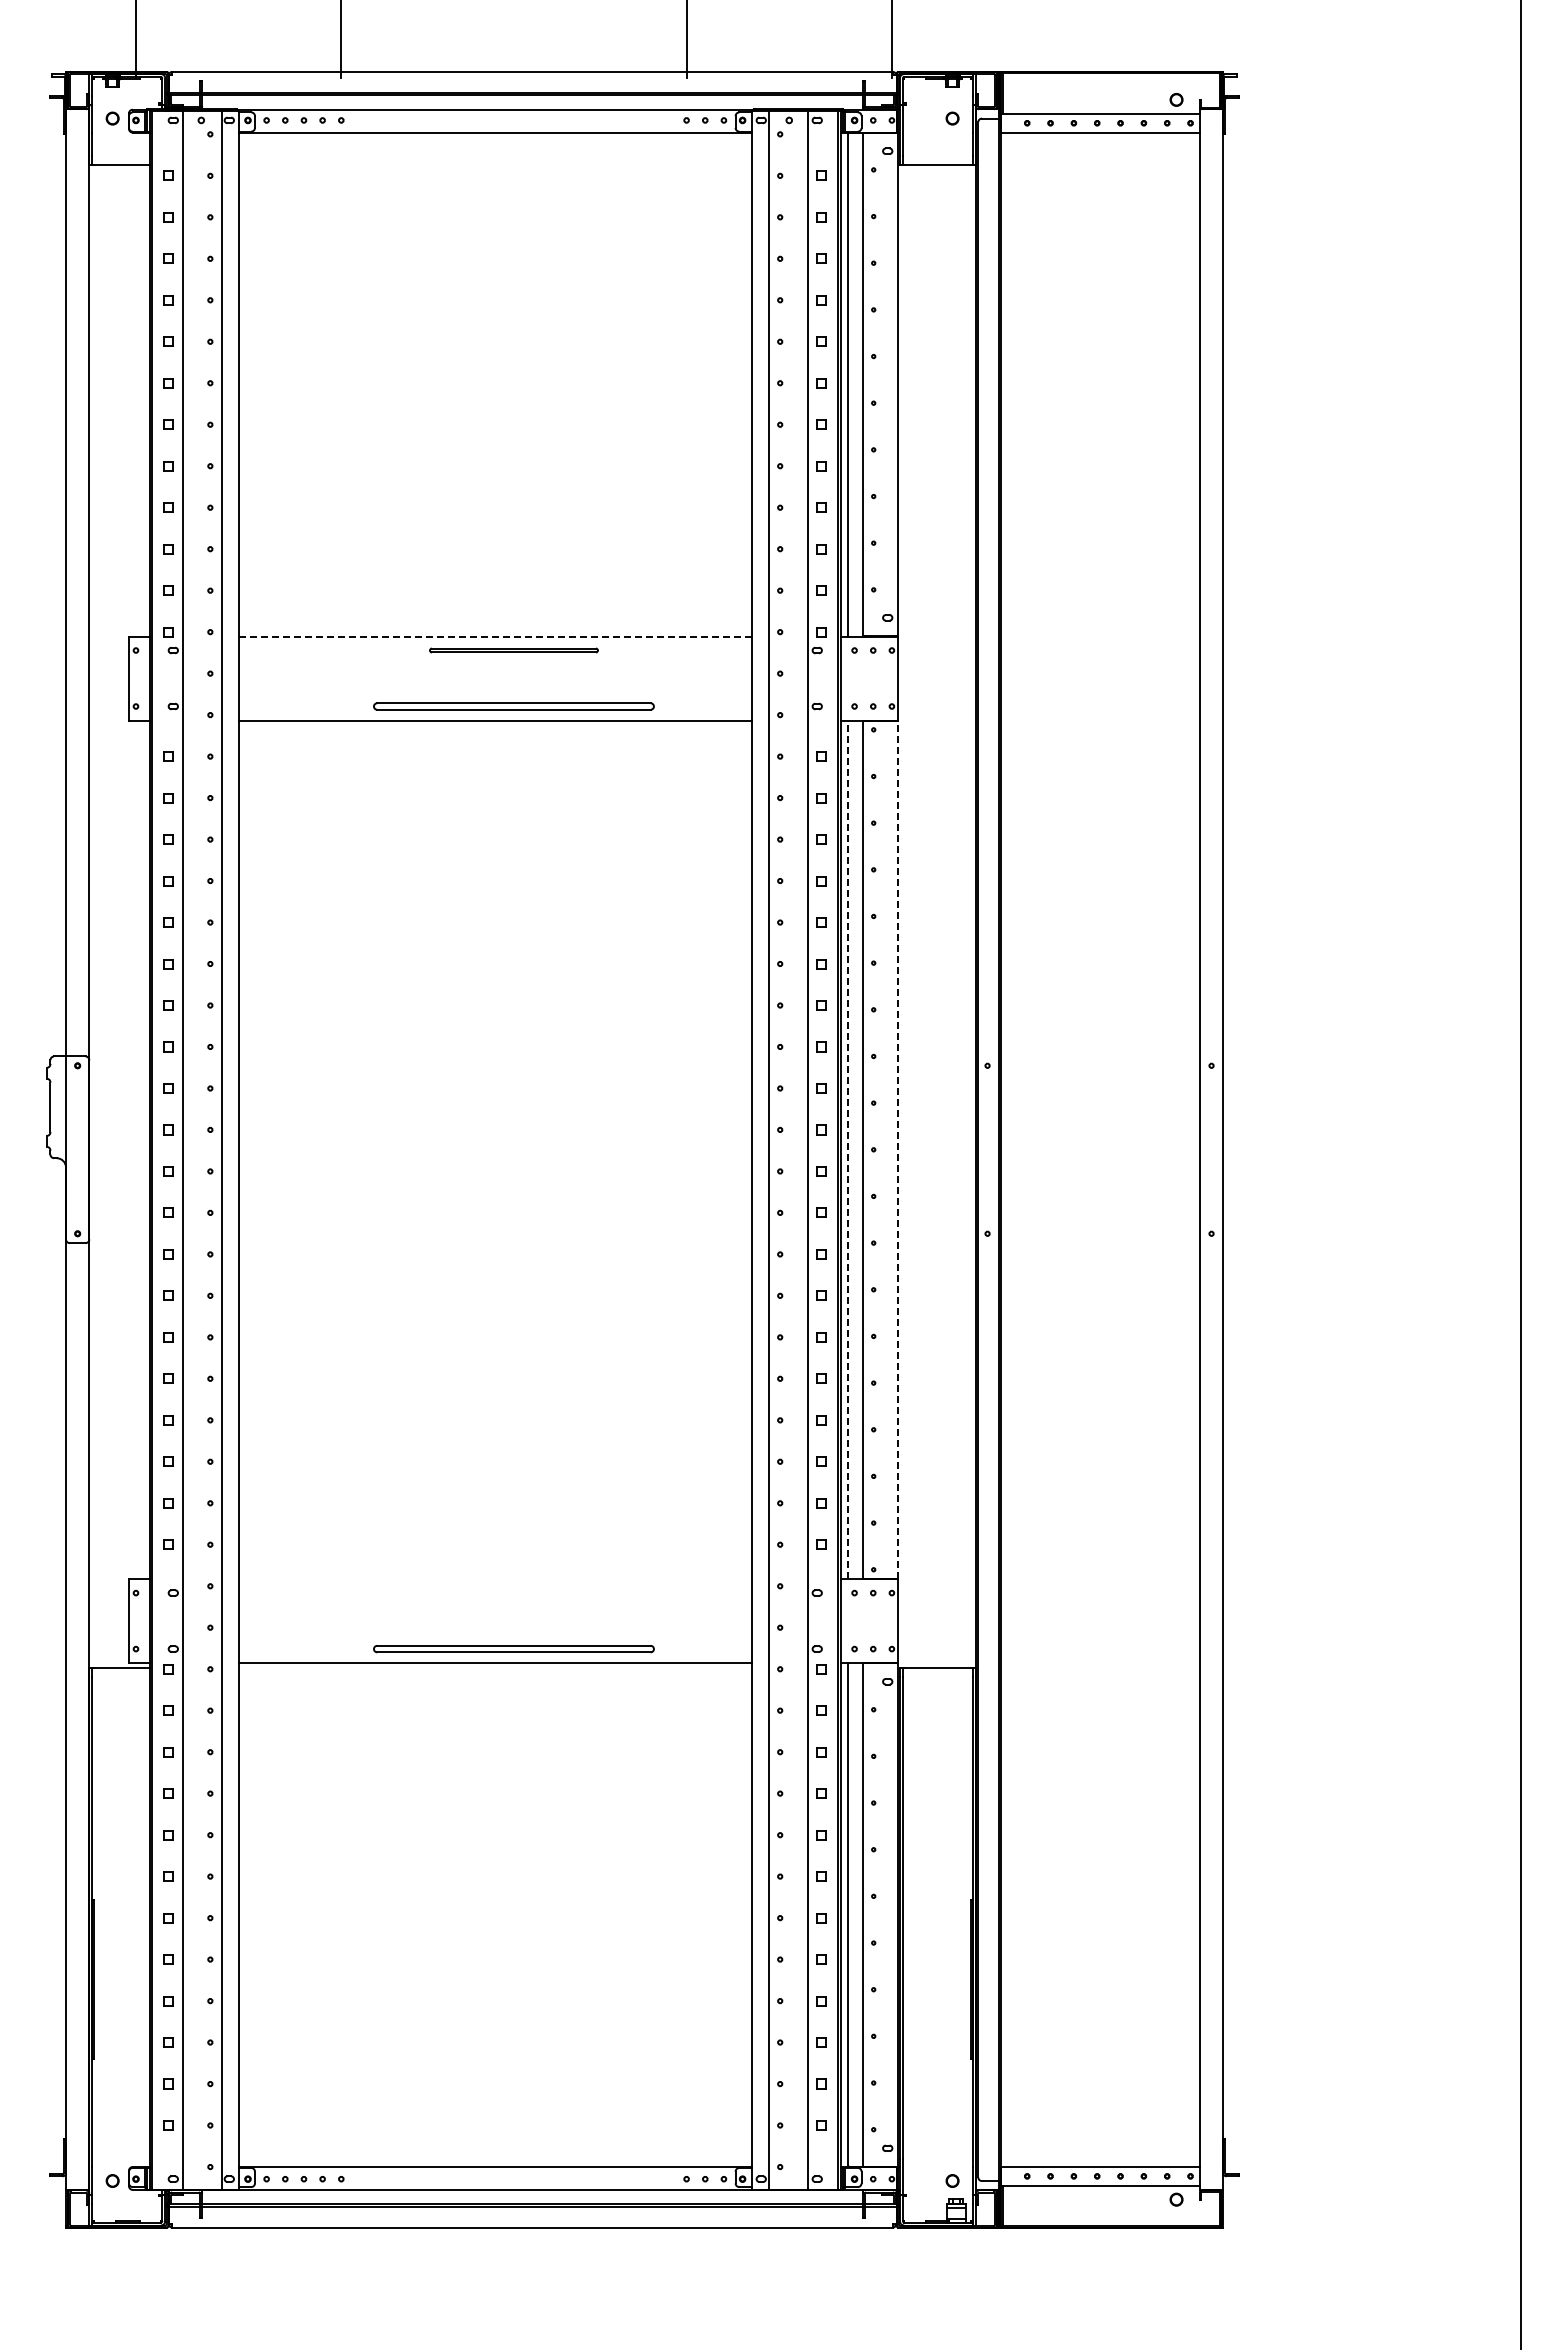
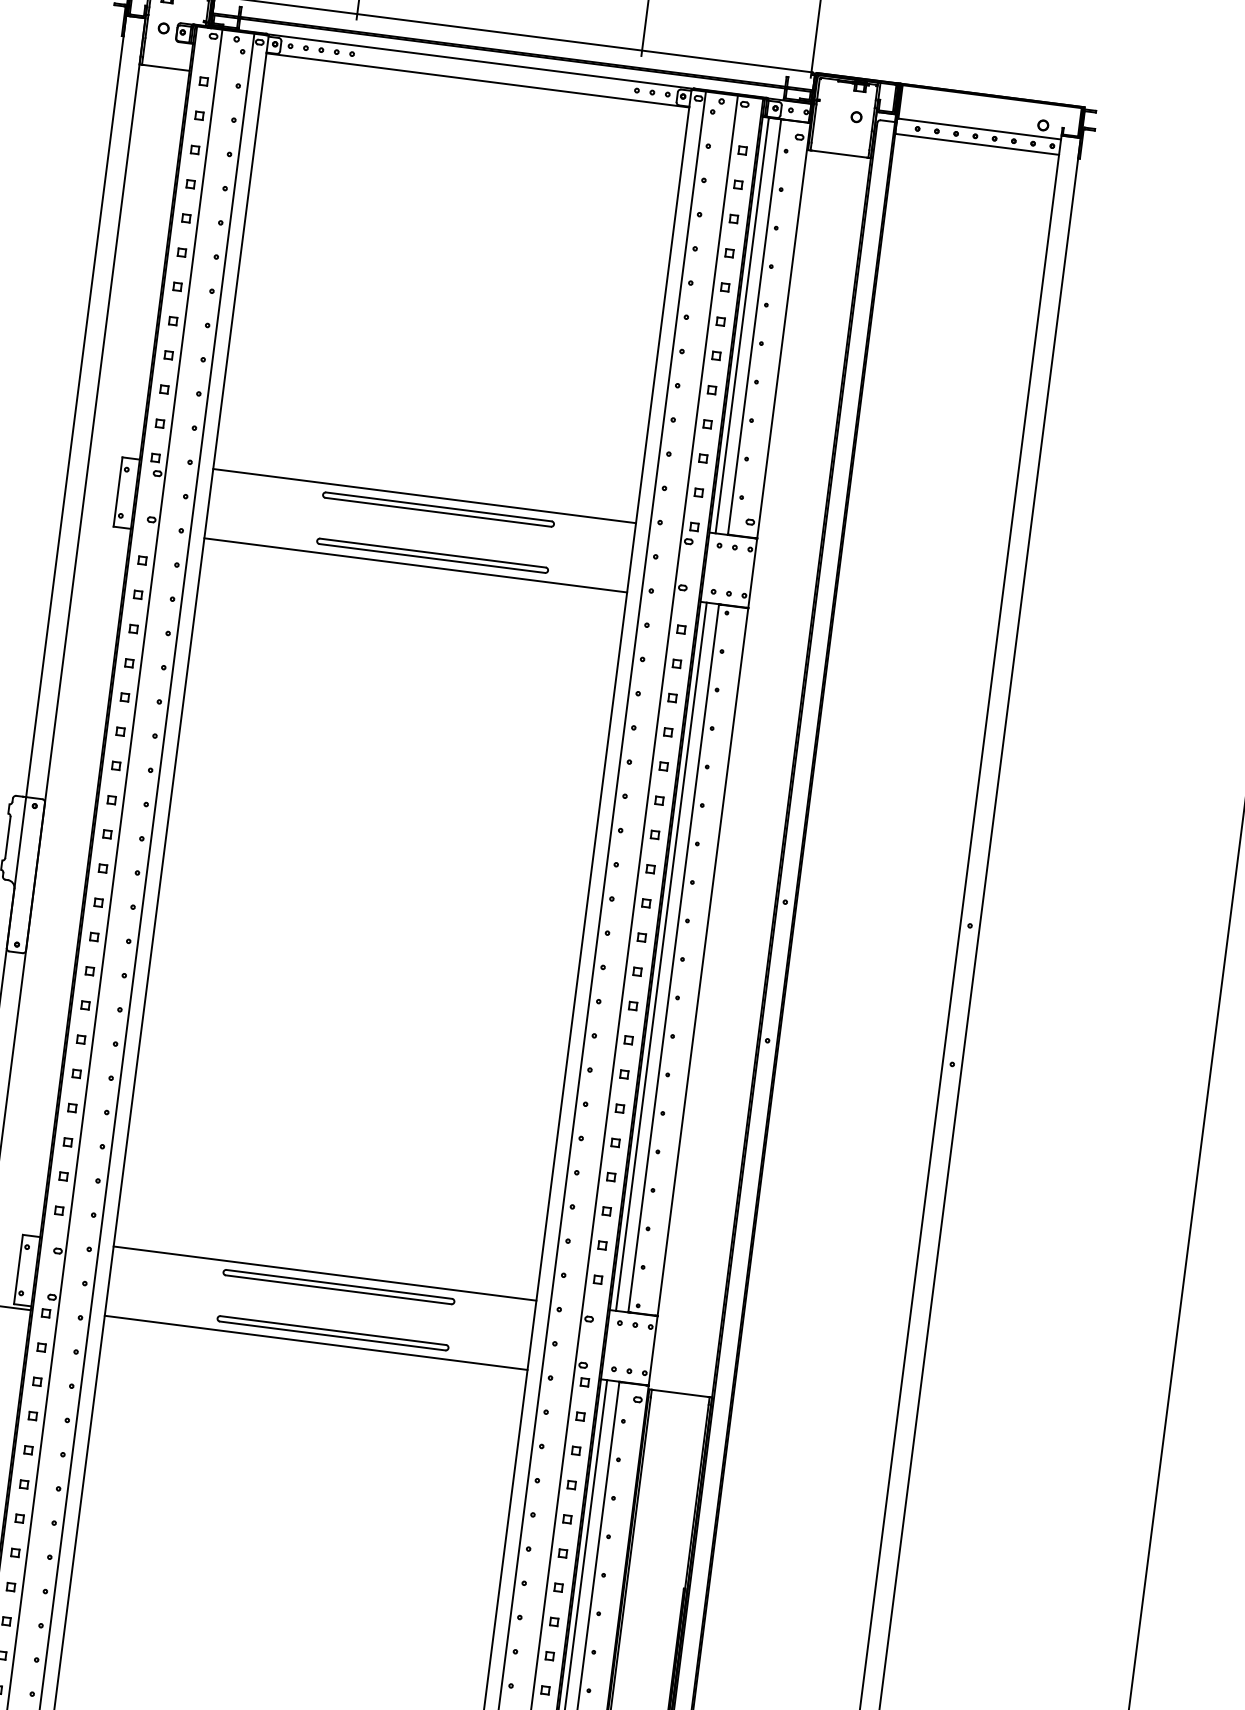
line: (495, 636) -> (424, 496), dashed -> solid
part: (513, 650) -> (438, 509), size x1.67
line: (848, 1149) -> (661, 956), dashed -> solid
line: (898, 1149) -> (703, 961), dashed -> solid
line: (495, 1579) -> (325, 1273), added
part: (513, 1593) -> (338, 1287), added

